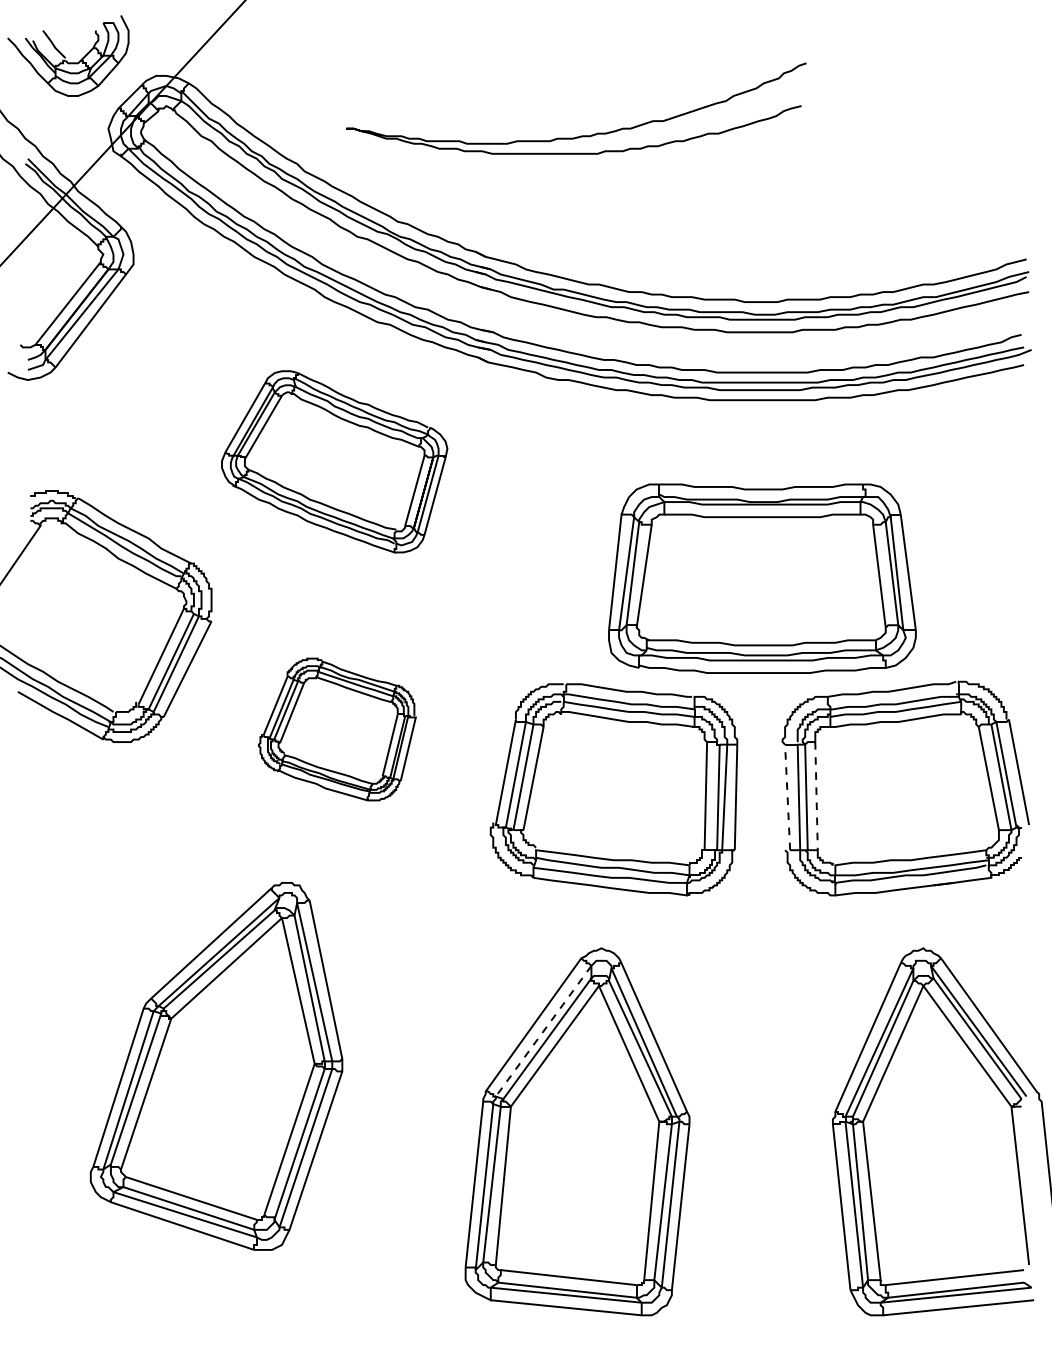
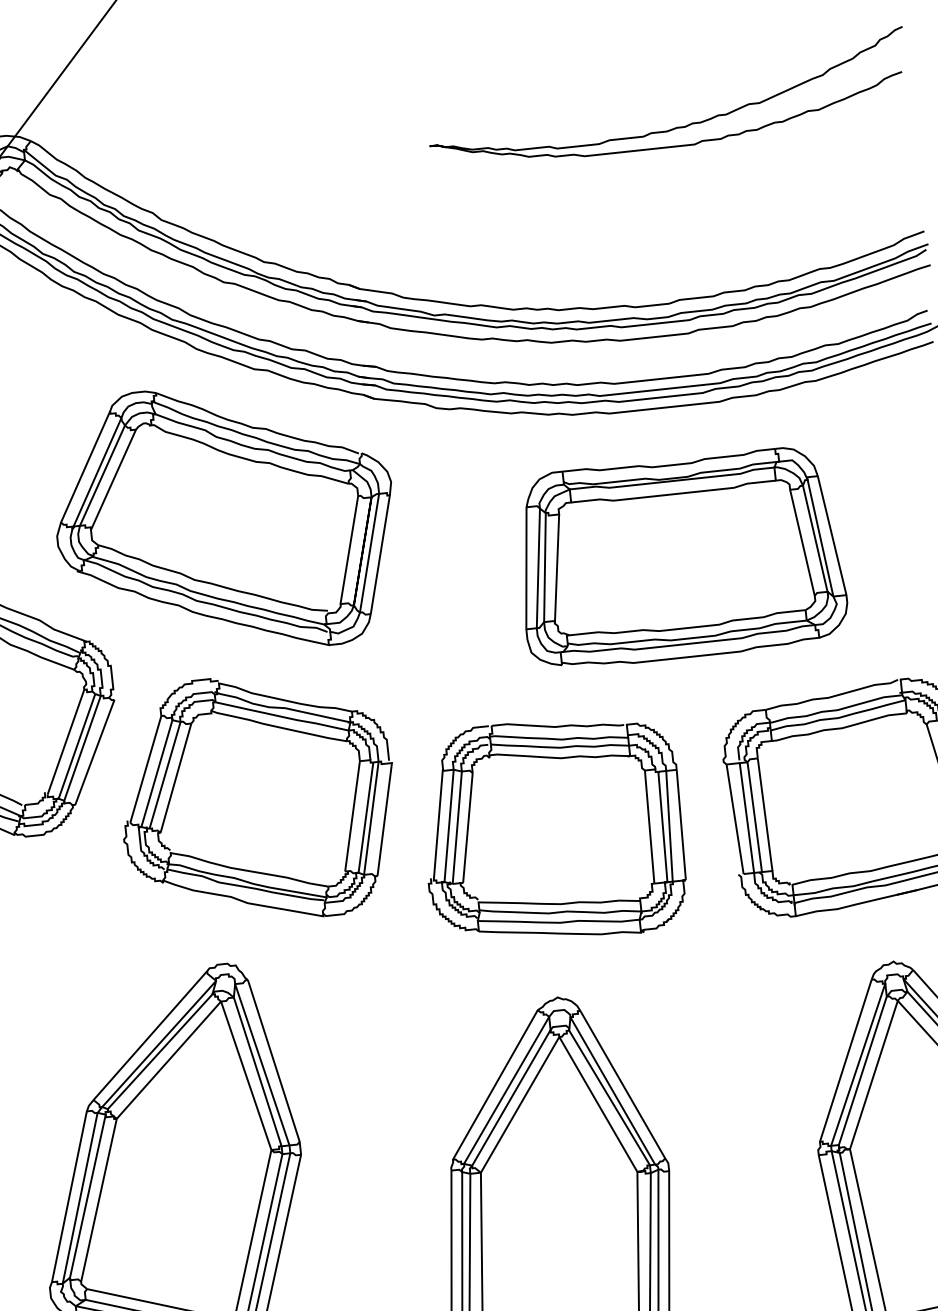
curve: (580, 135) -> (674, 127), moved
part: (334, 461) -> (224, 519), size x1.43
part: (762, 578) -> (680, 558), moved
part: (337, 729) -> (257, 798), size x1.67
line: (816, 796) -> (765, 815), dashed -> solid
line: (787, 797) -> (734, 819), dashed -> solid
line: (543, 1031) -> (506, 1090), dashed -> solid

